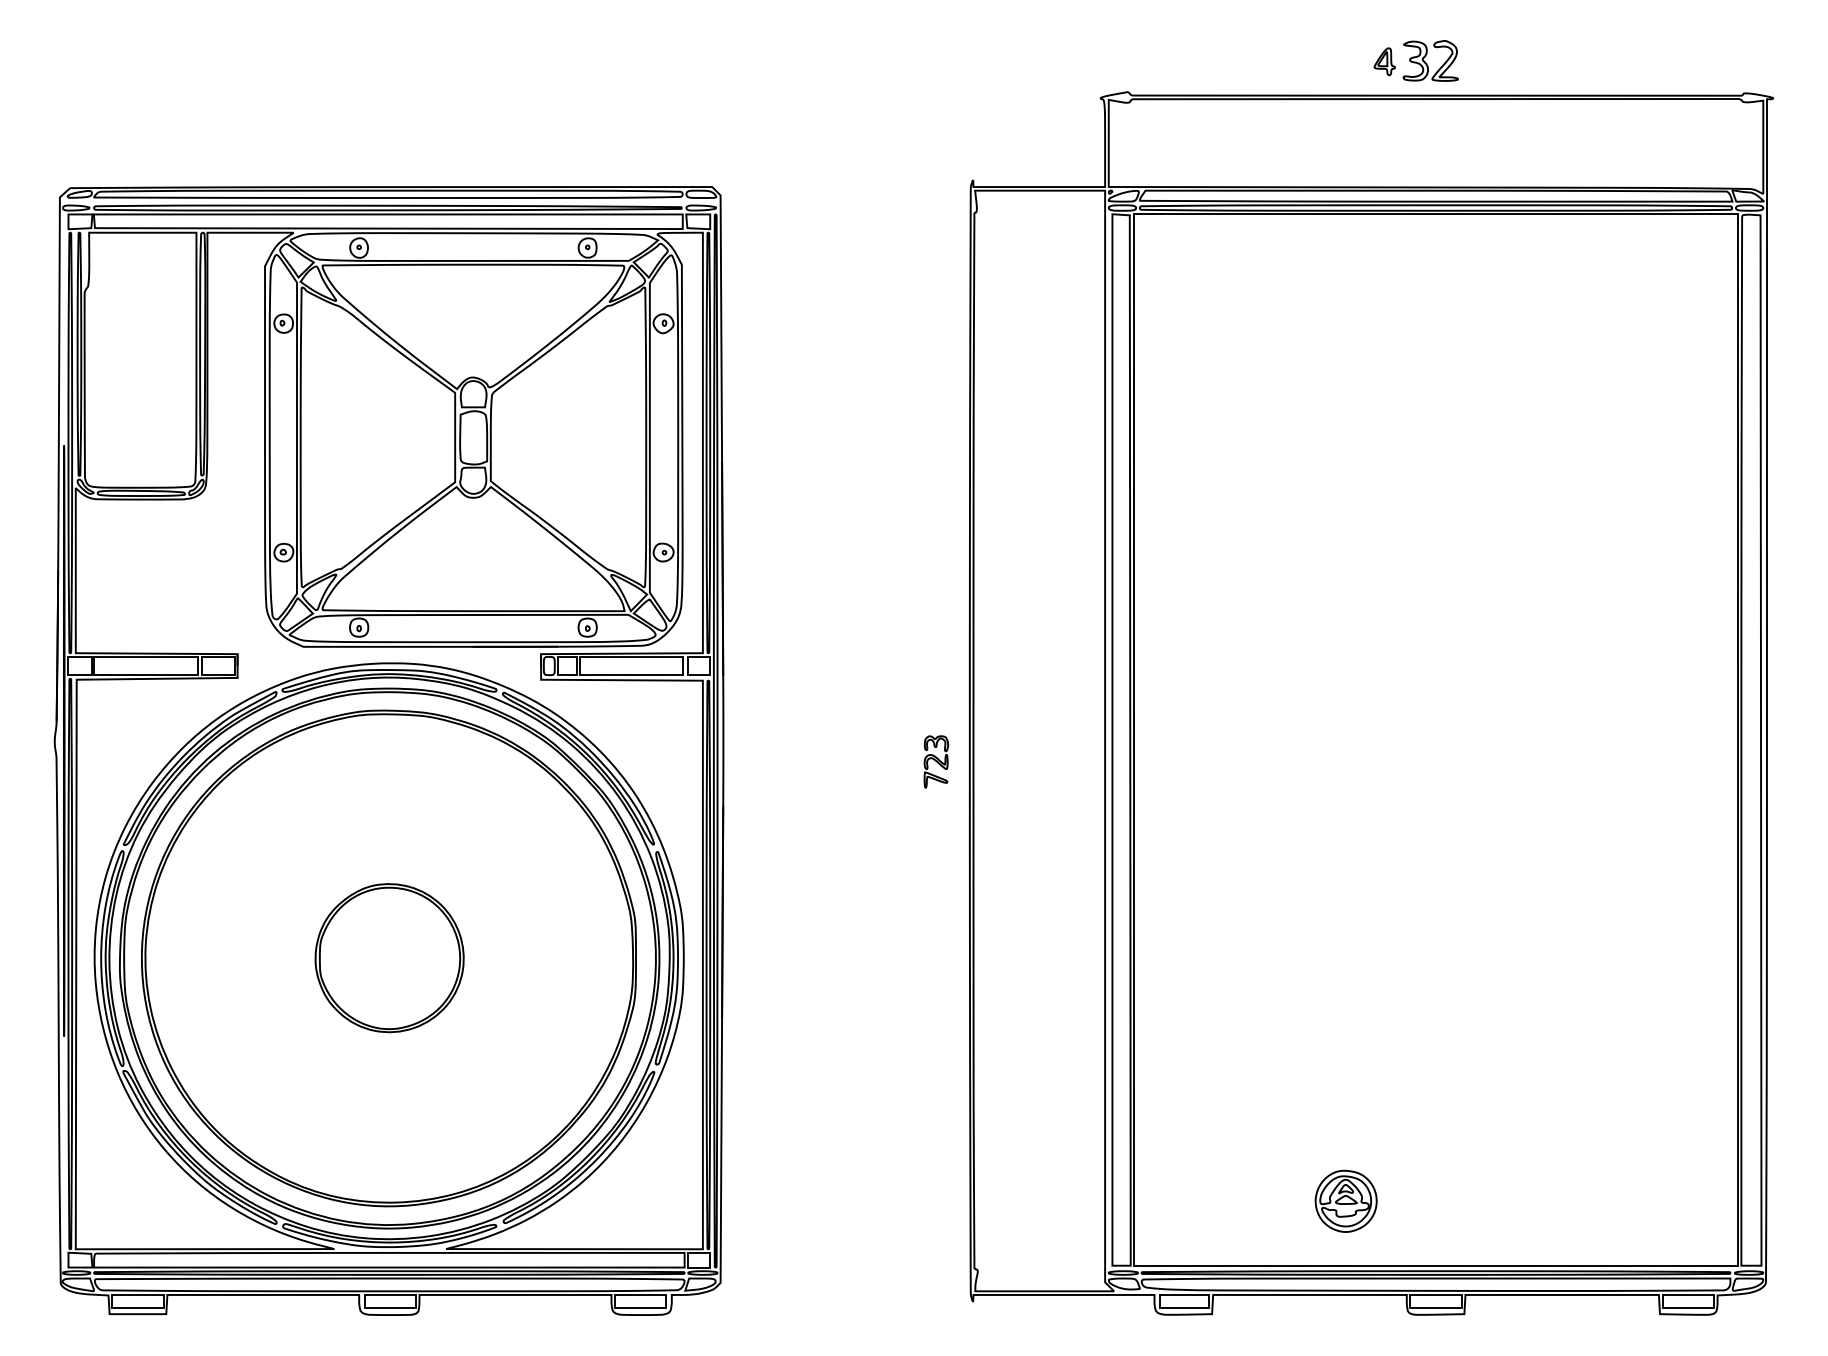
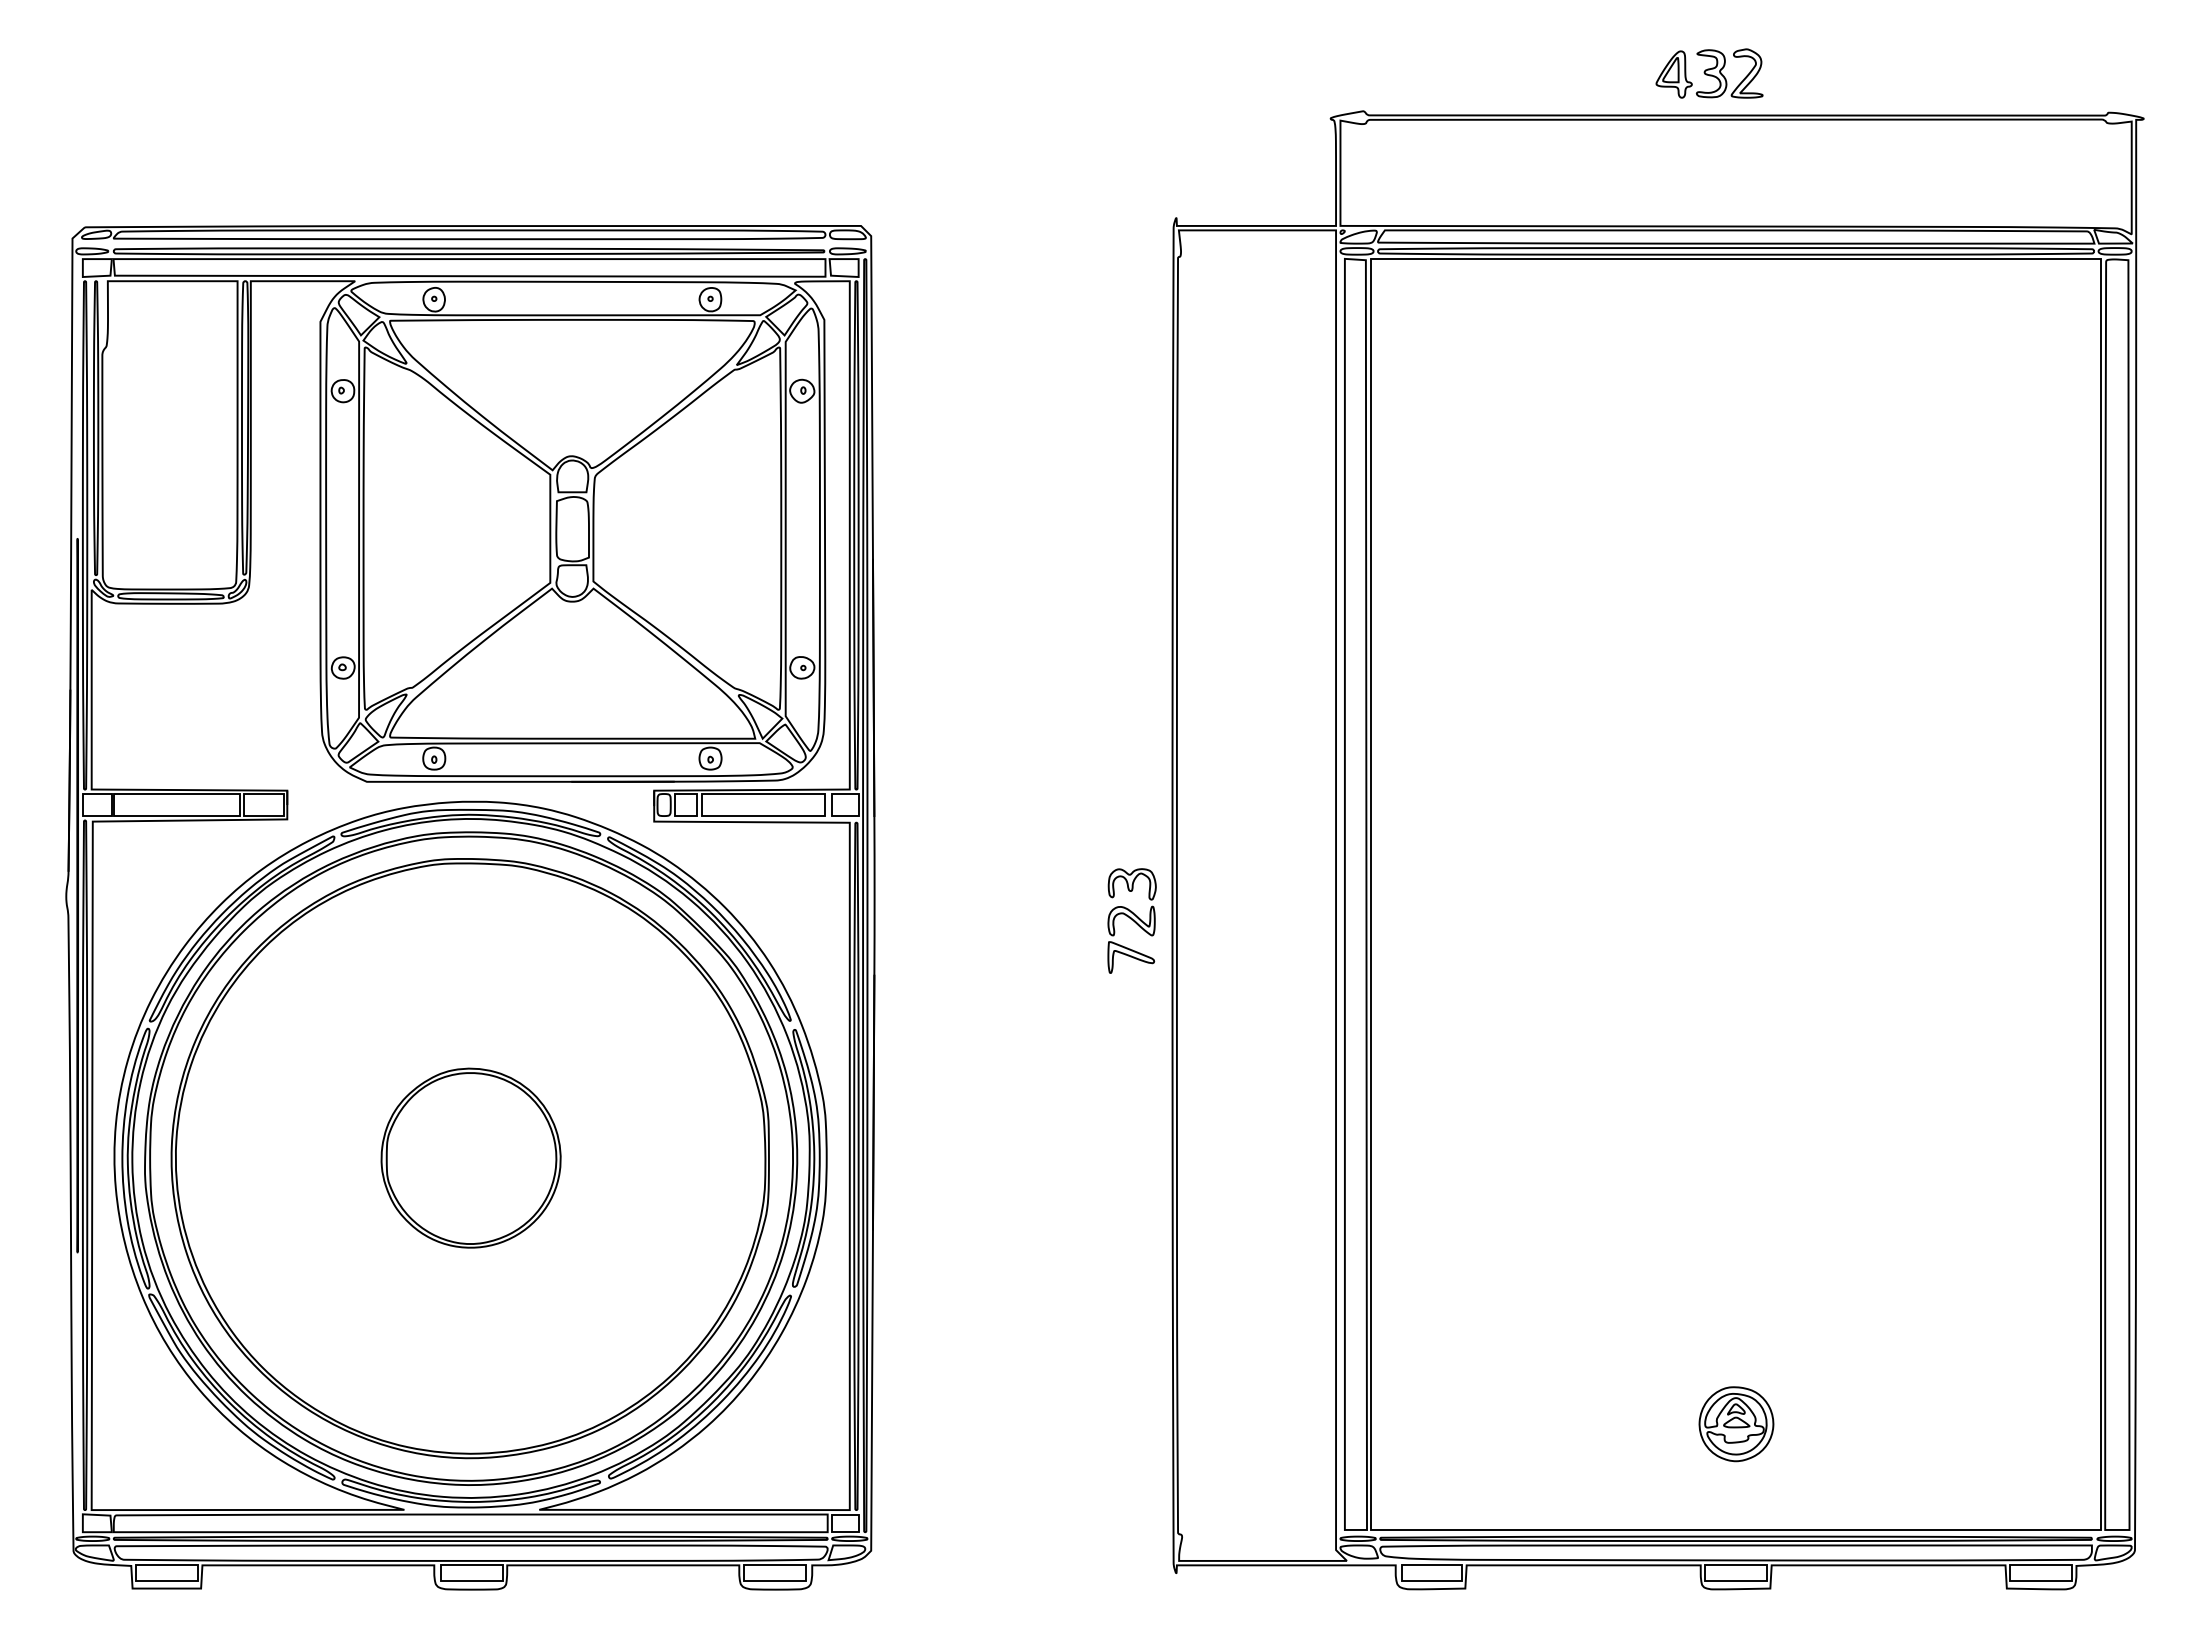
part: (1384, 61) -> (1673, 74), size x1.43
part: (935, 761) -> (1131, 920), size x1.67
part: (1346, 1201) -> (1736, 1424), moved

